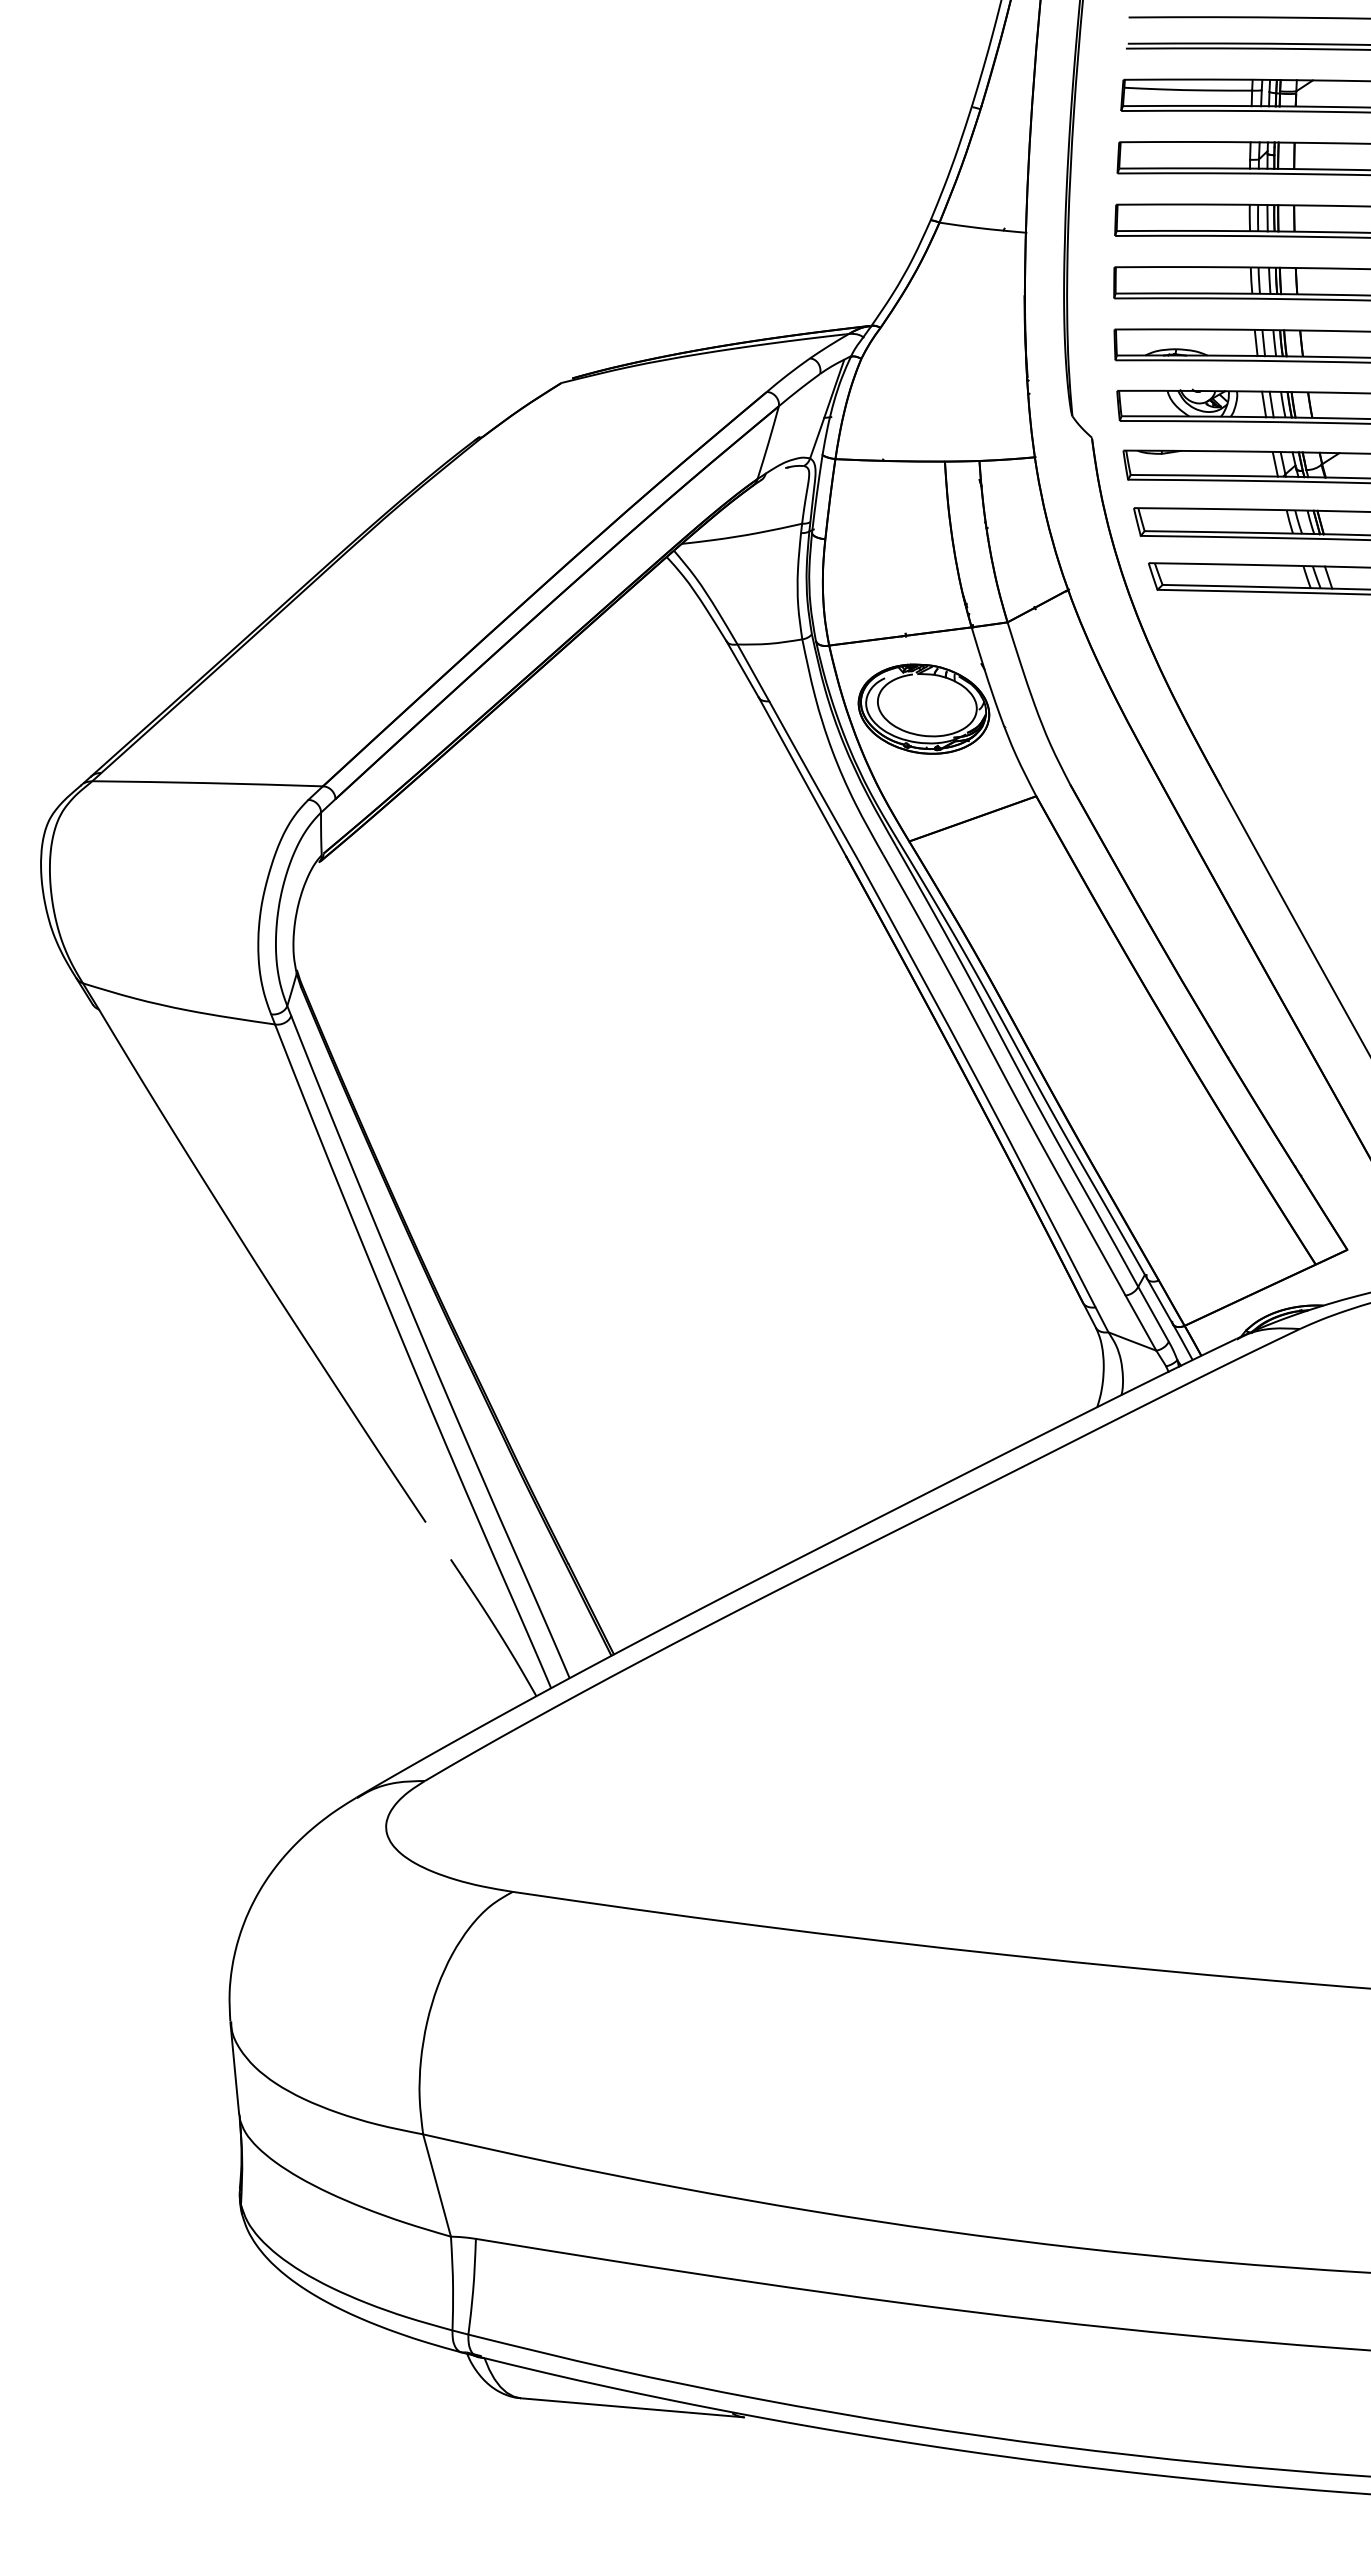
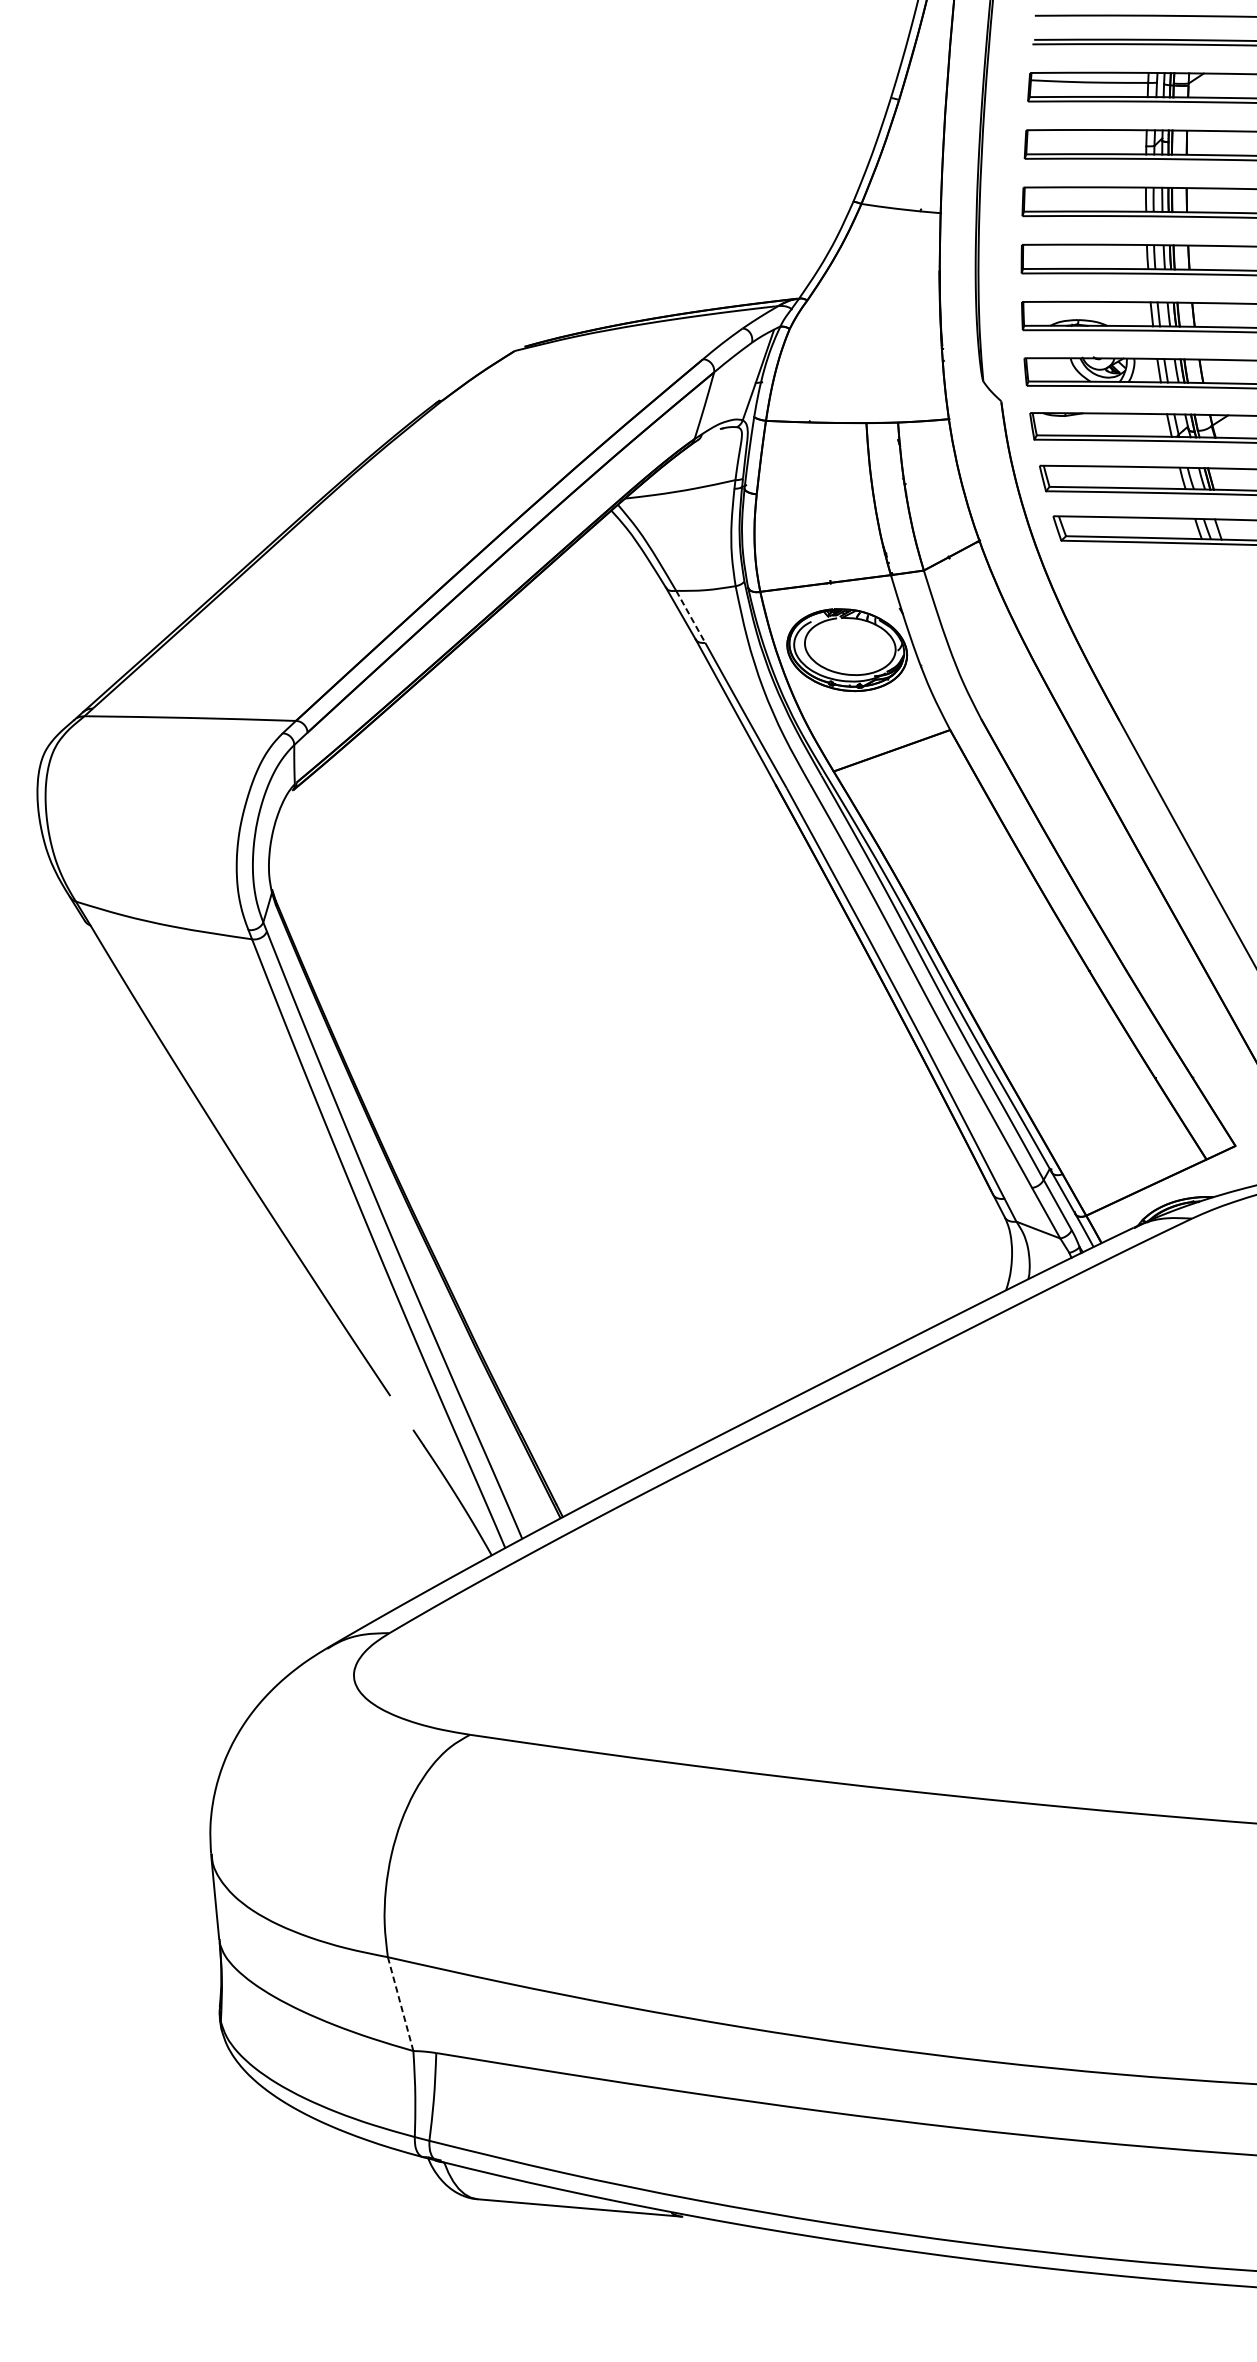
line: (753, 672) -> (690, 616), solid -> dashed
line: (437, 2185) -> (401, 2004), solid -> dashed

